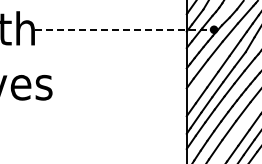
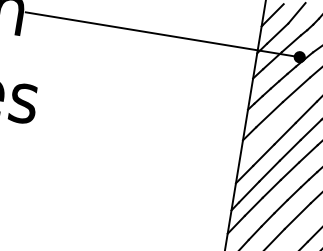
line: (123, 29) -> (160, 33), dashed -> solid

